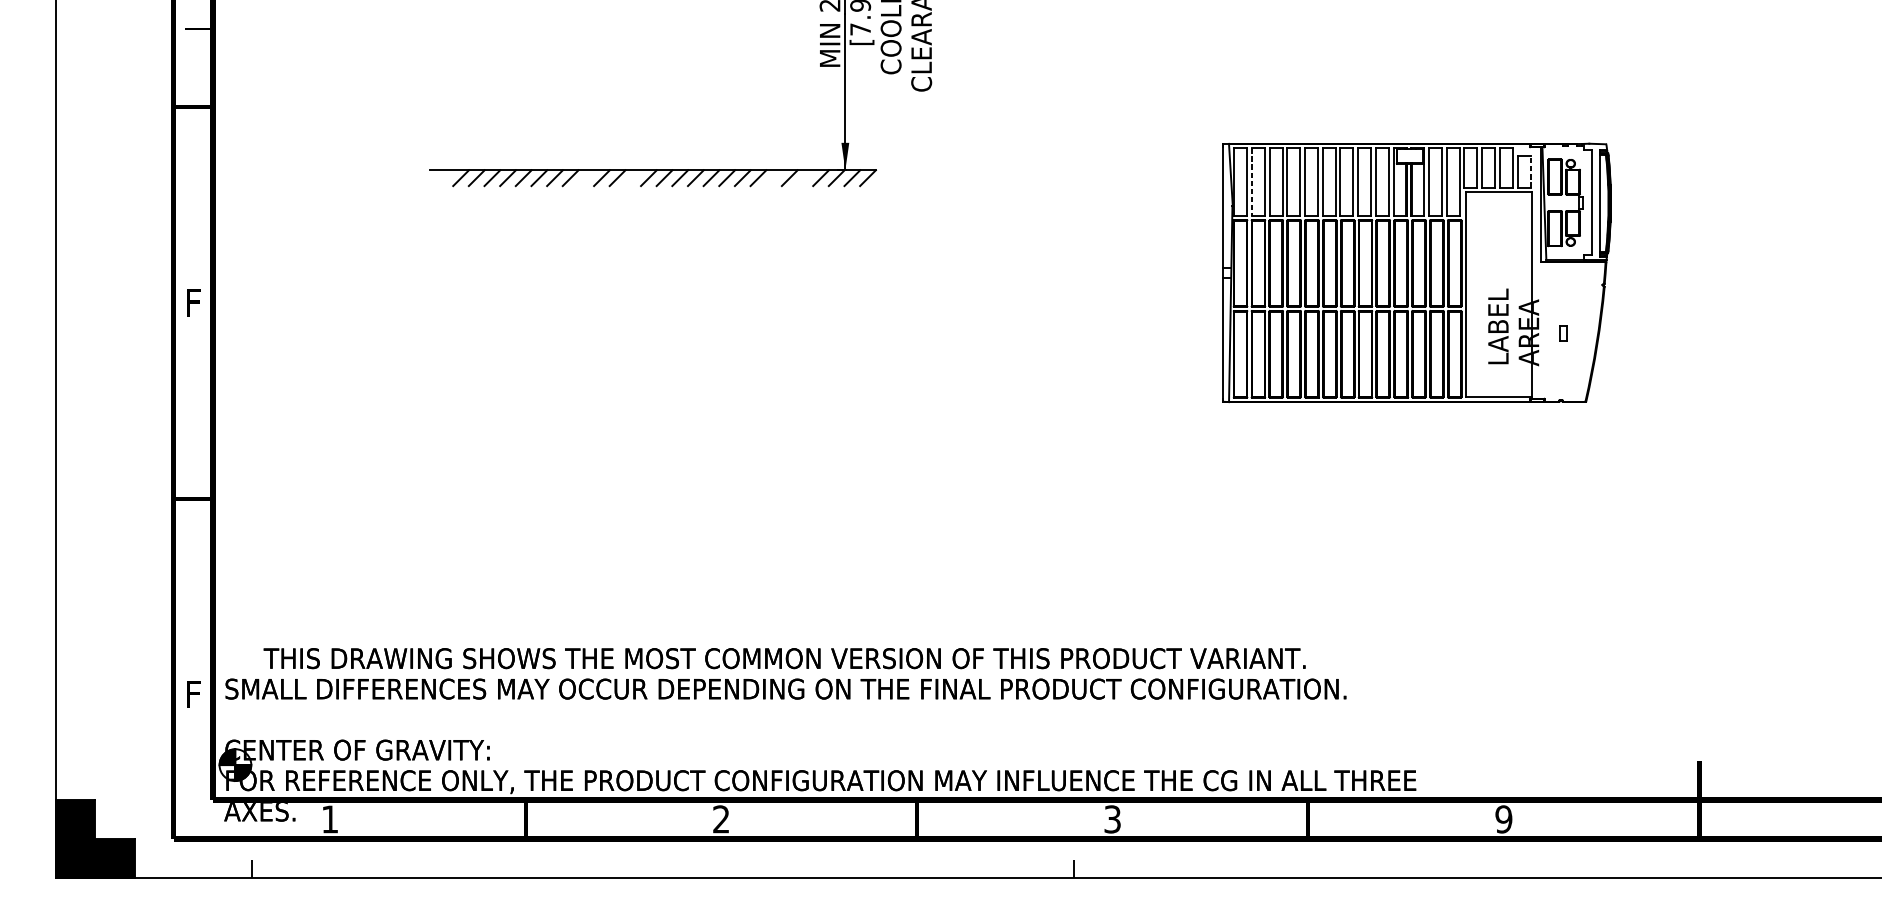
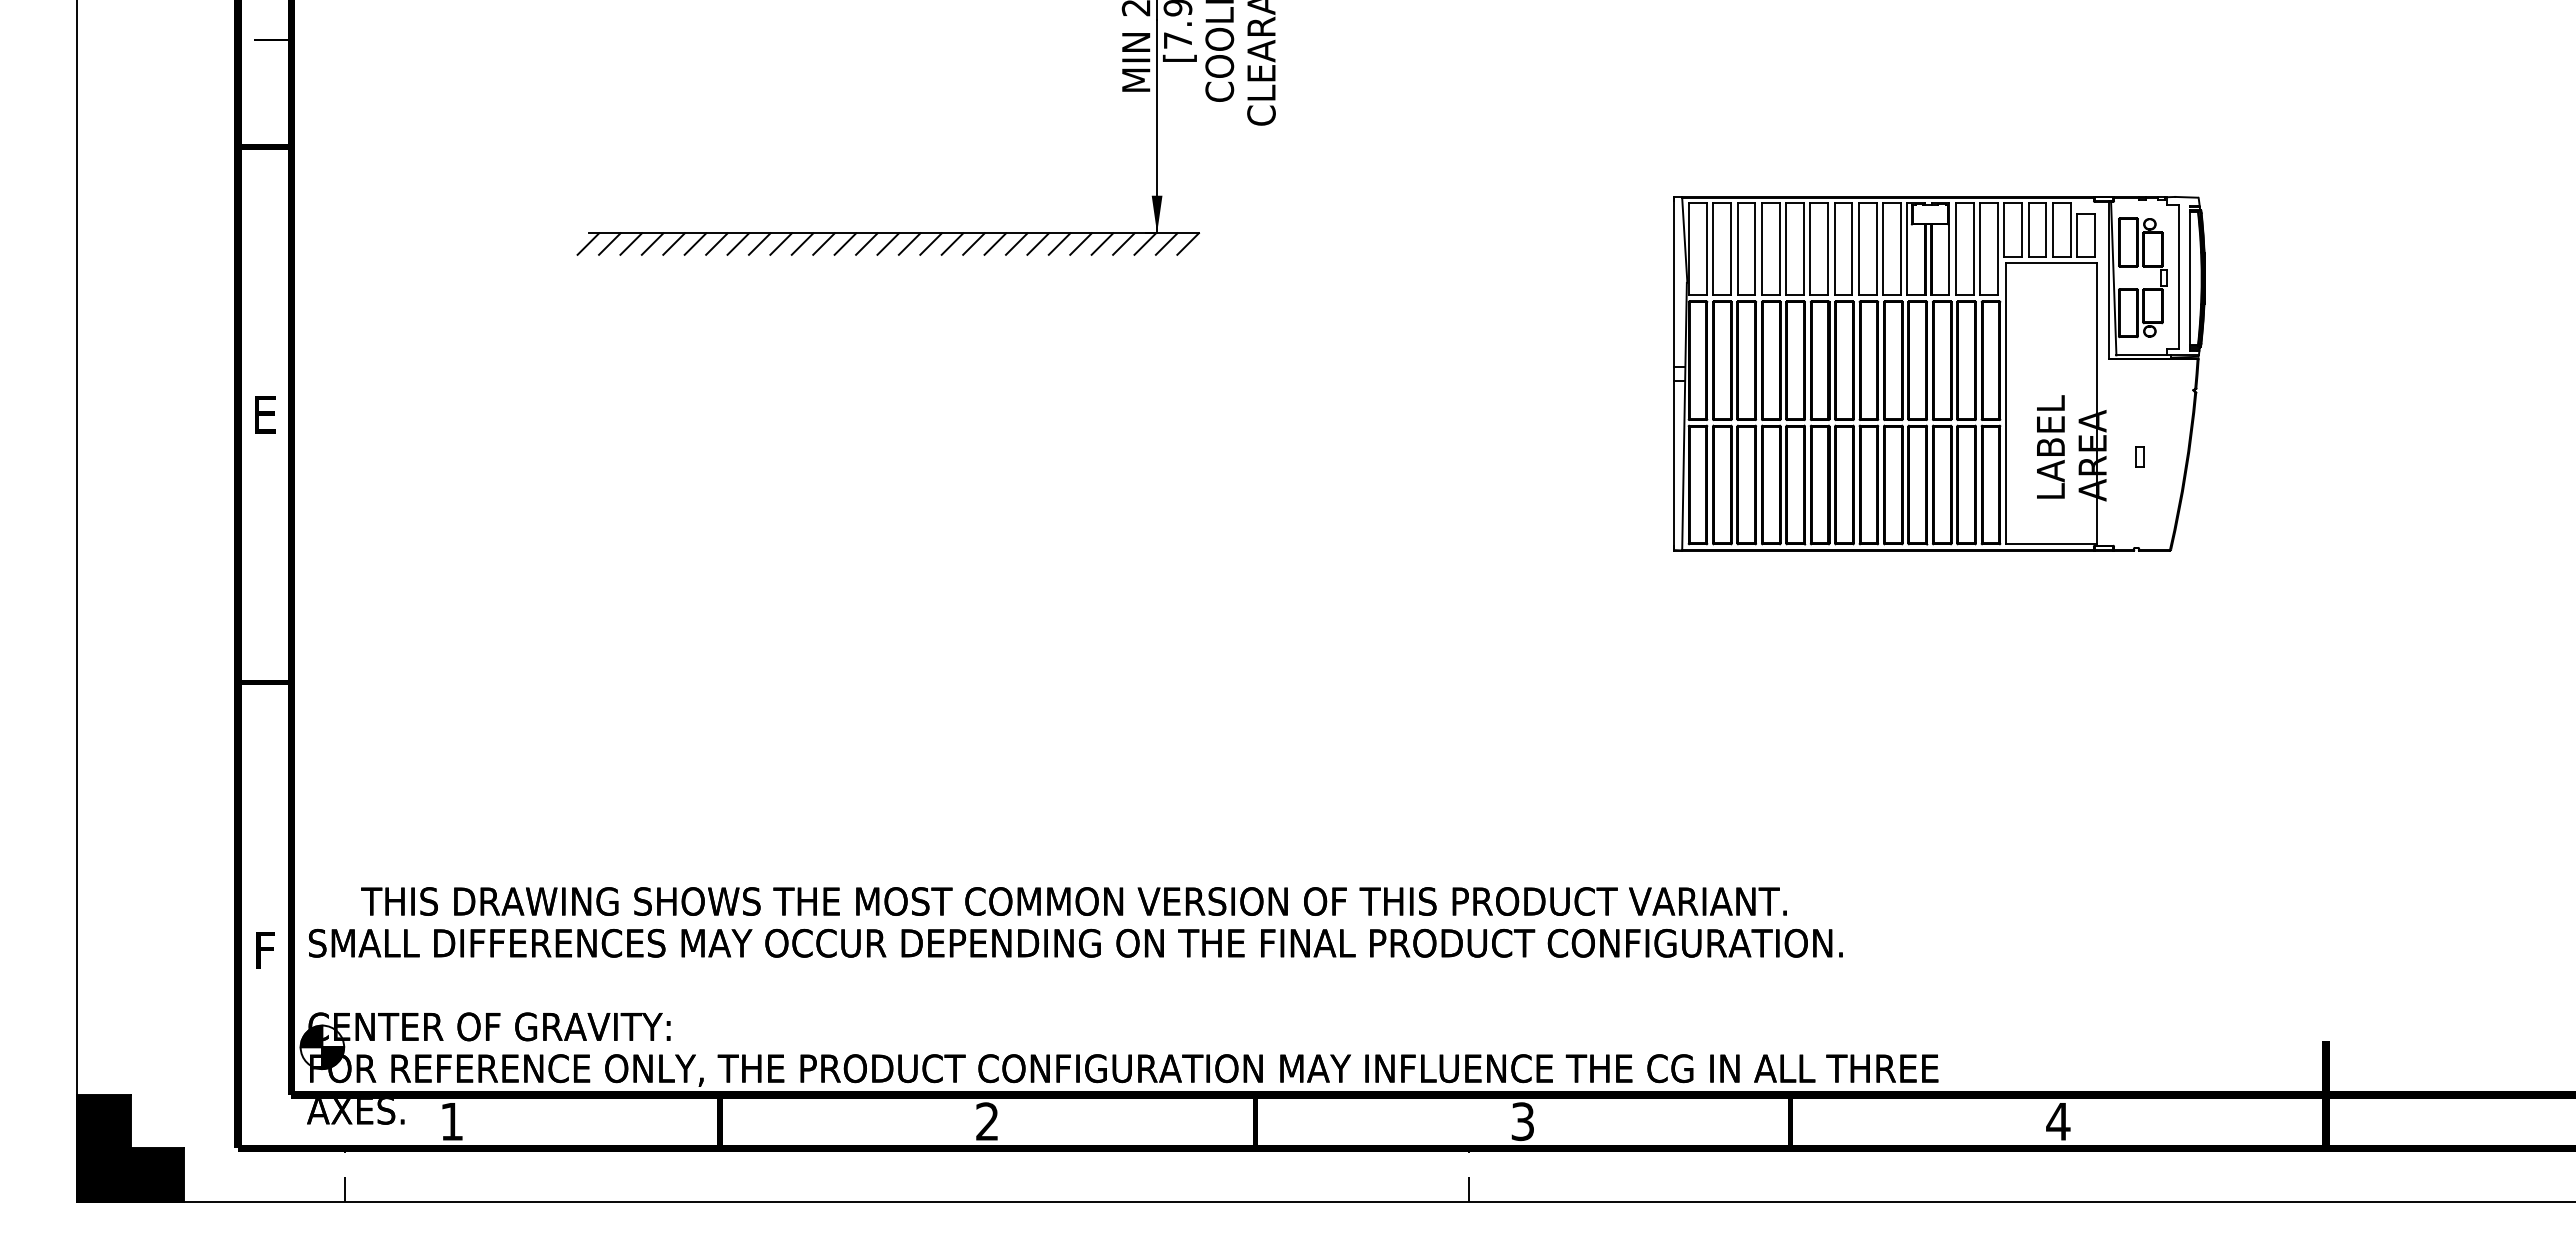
line: (1530, 171) -> (2094, 234), dashed -> solid
line: (429, 177) -> (588, 243), added
line: (445, 177) -> (609, 243), added
line: (586, 177) -> (802, 243), added
line: (633, 177) -> (866, 243), added
line: (774, 177) -> (1059, 243), added
line: (805, 177) -> (1102, 243), added
line: (1251, 182) -> (1713, 249), dashed -> solid
text: (193, 302) -> (265, 414), F -> E
text: (1504, 819) -> (2058, 1121), 9 -> 4

